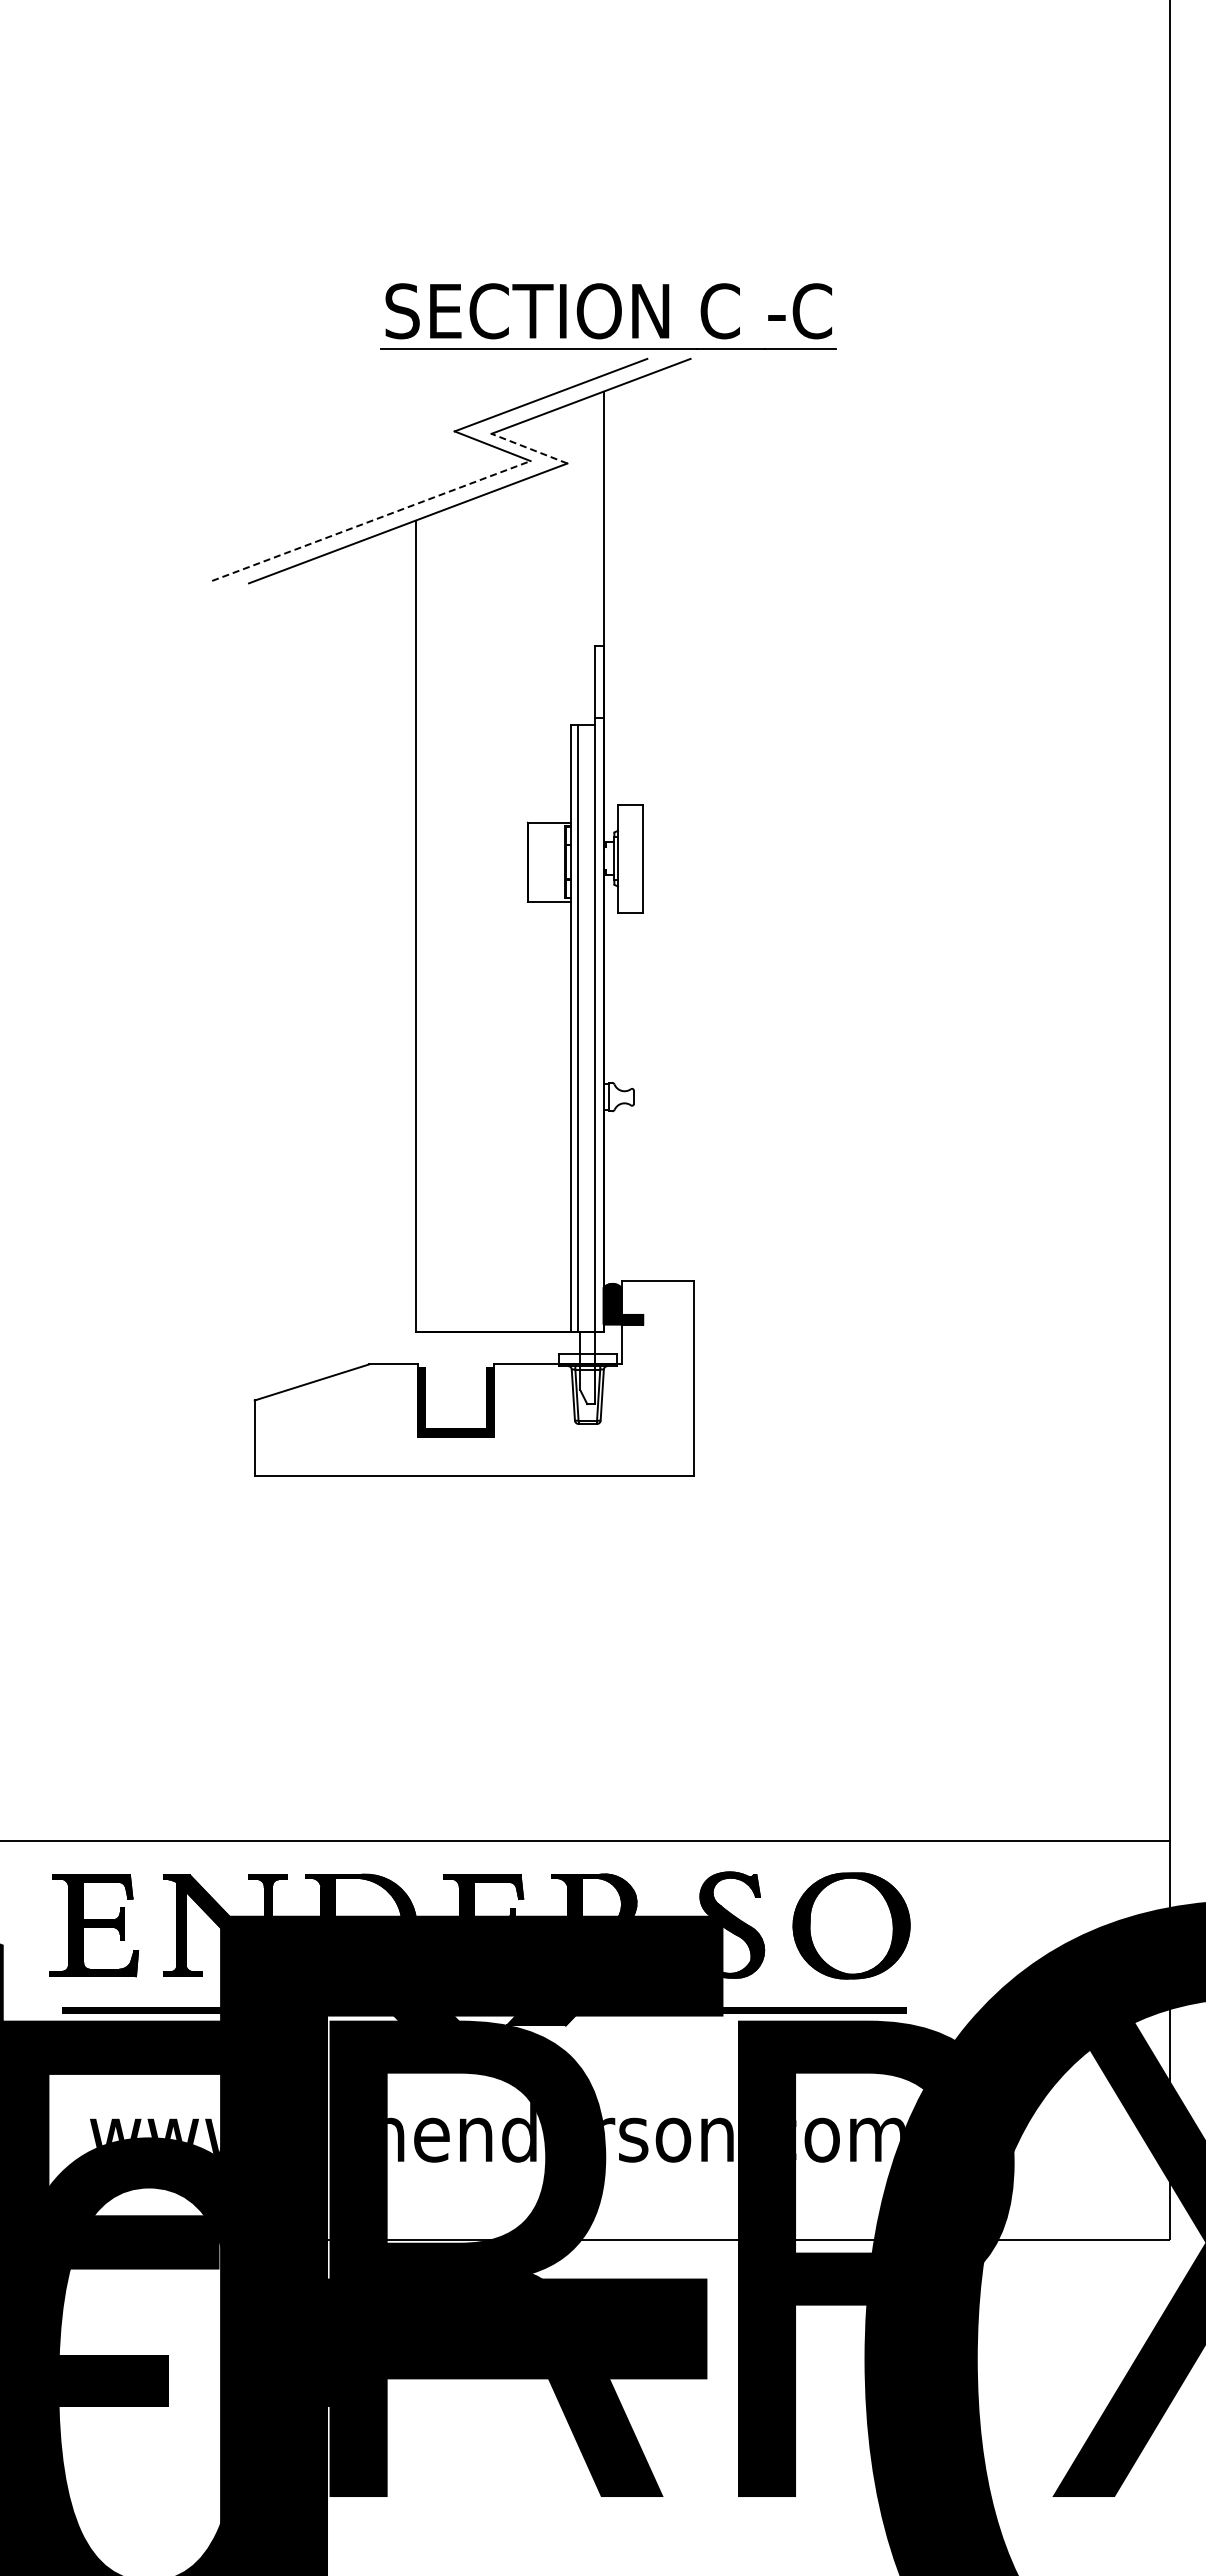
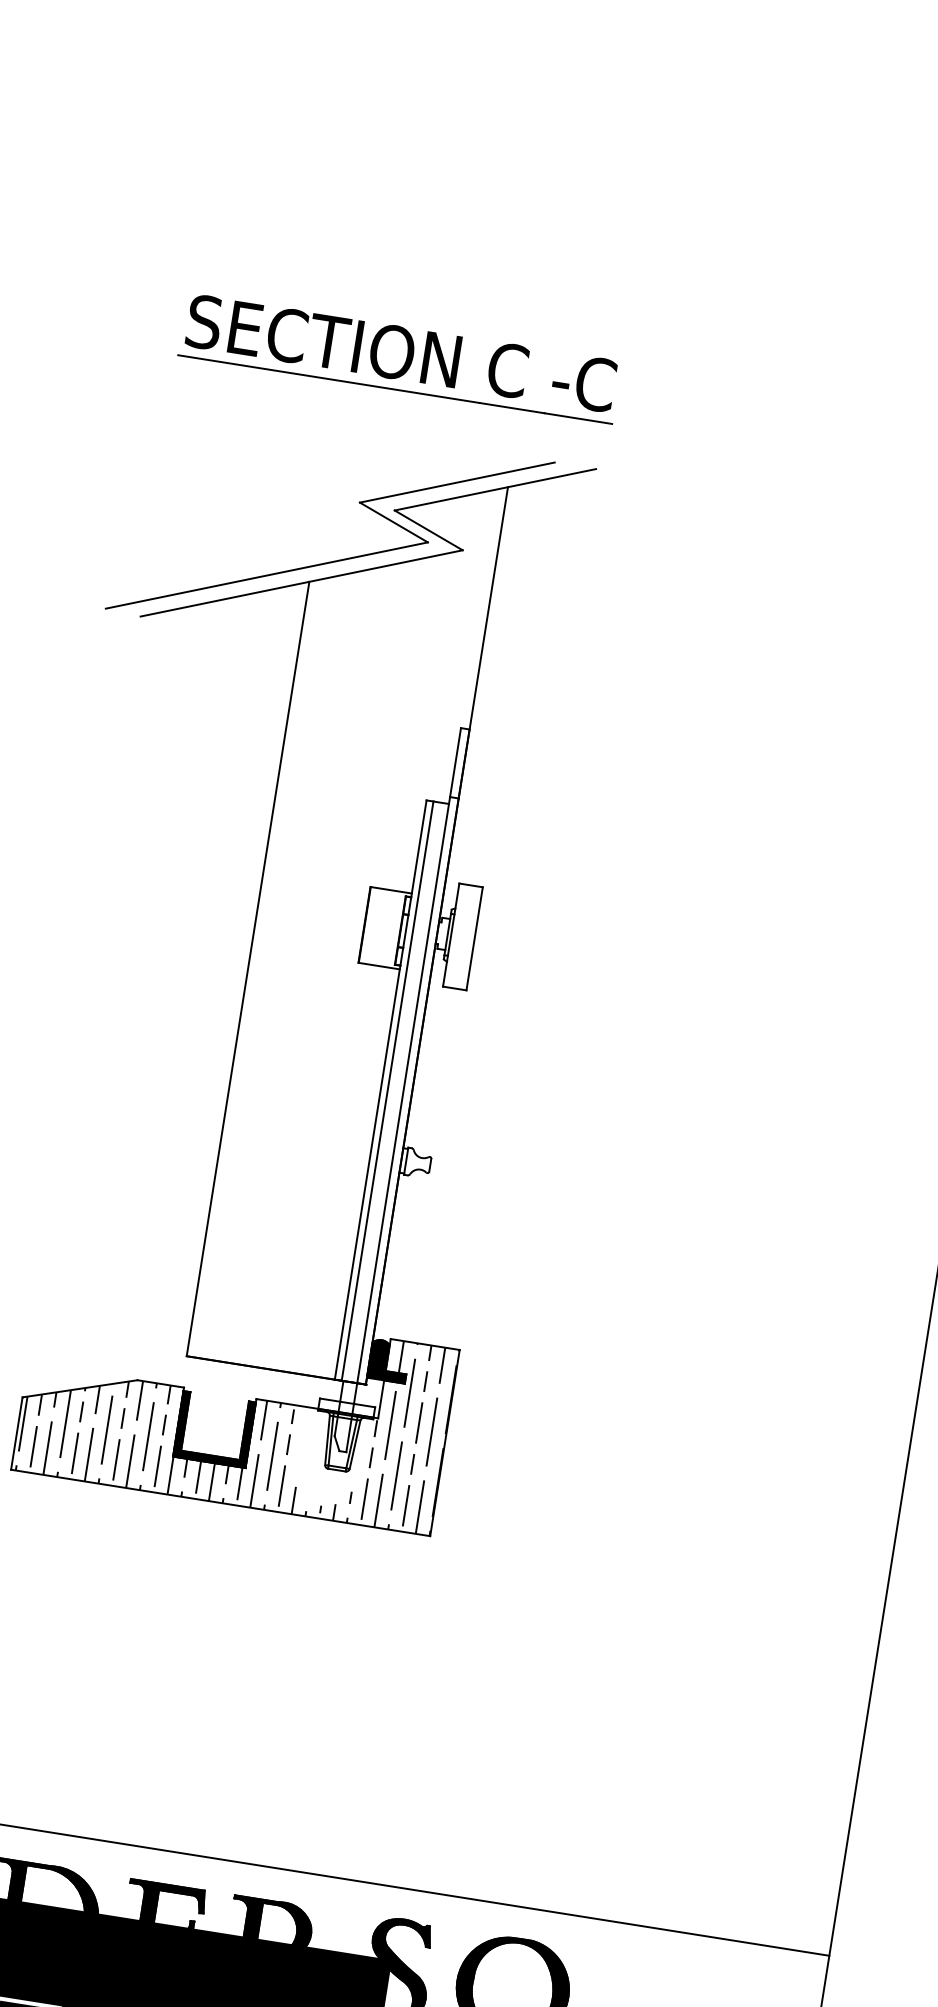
part: (608, 316) -> (400, 358), moved
line: (529, 448) -> (428, 530), dashed -> solid
line: (371, 520) -> (267, 575), dashed -> solid
hatch: (476, 1378) -> (237, 1409), added

